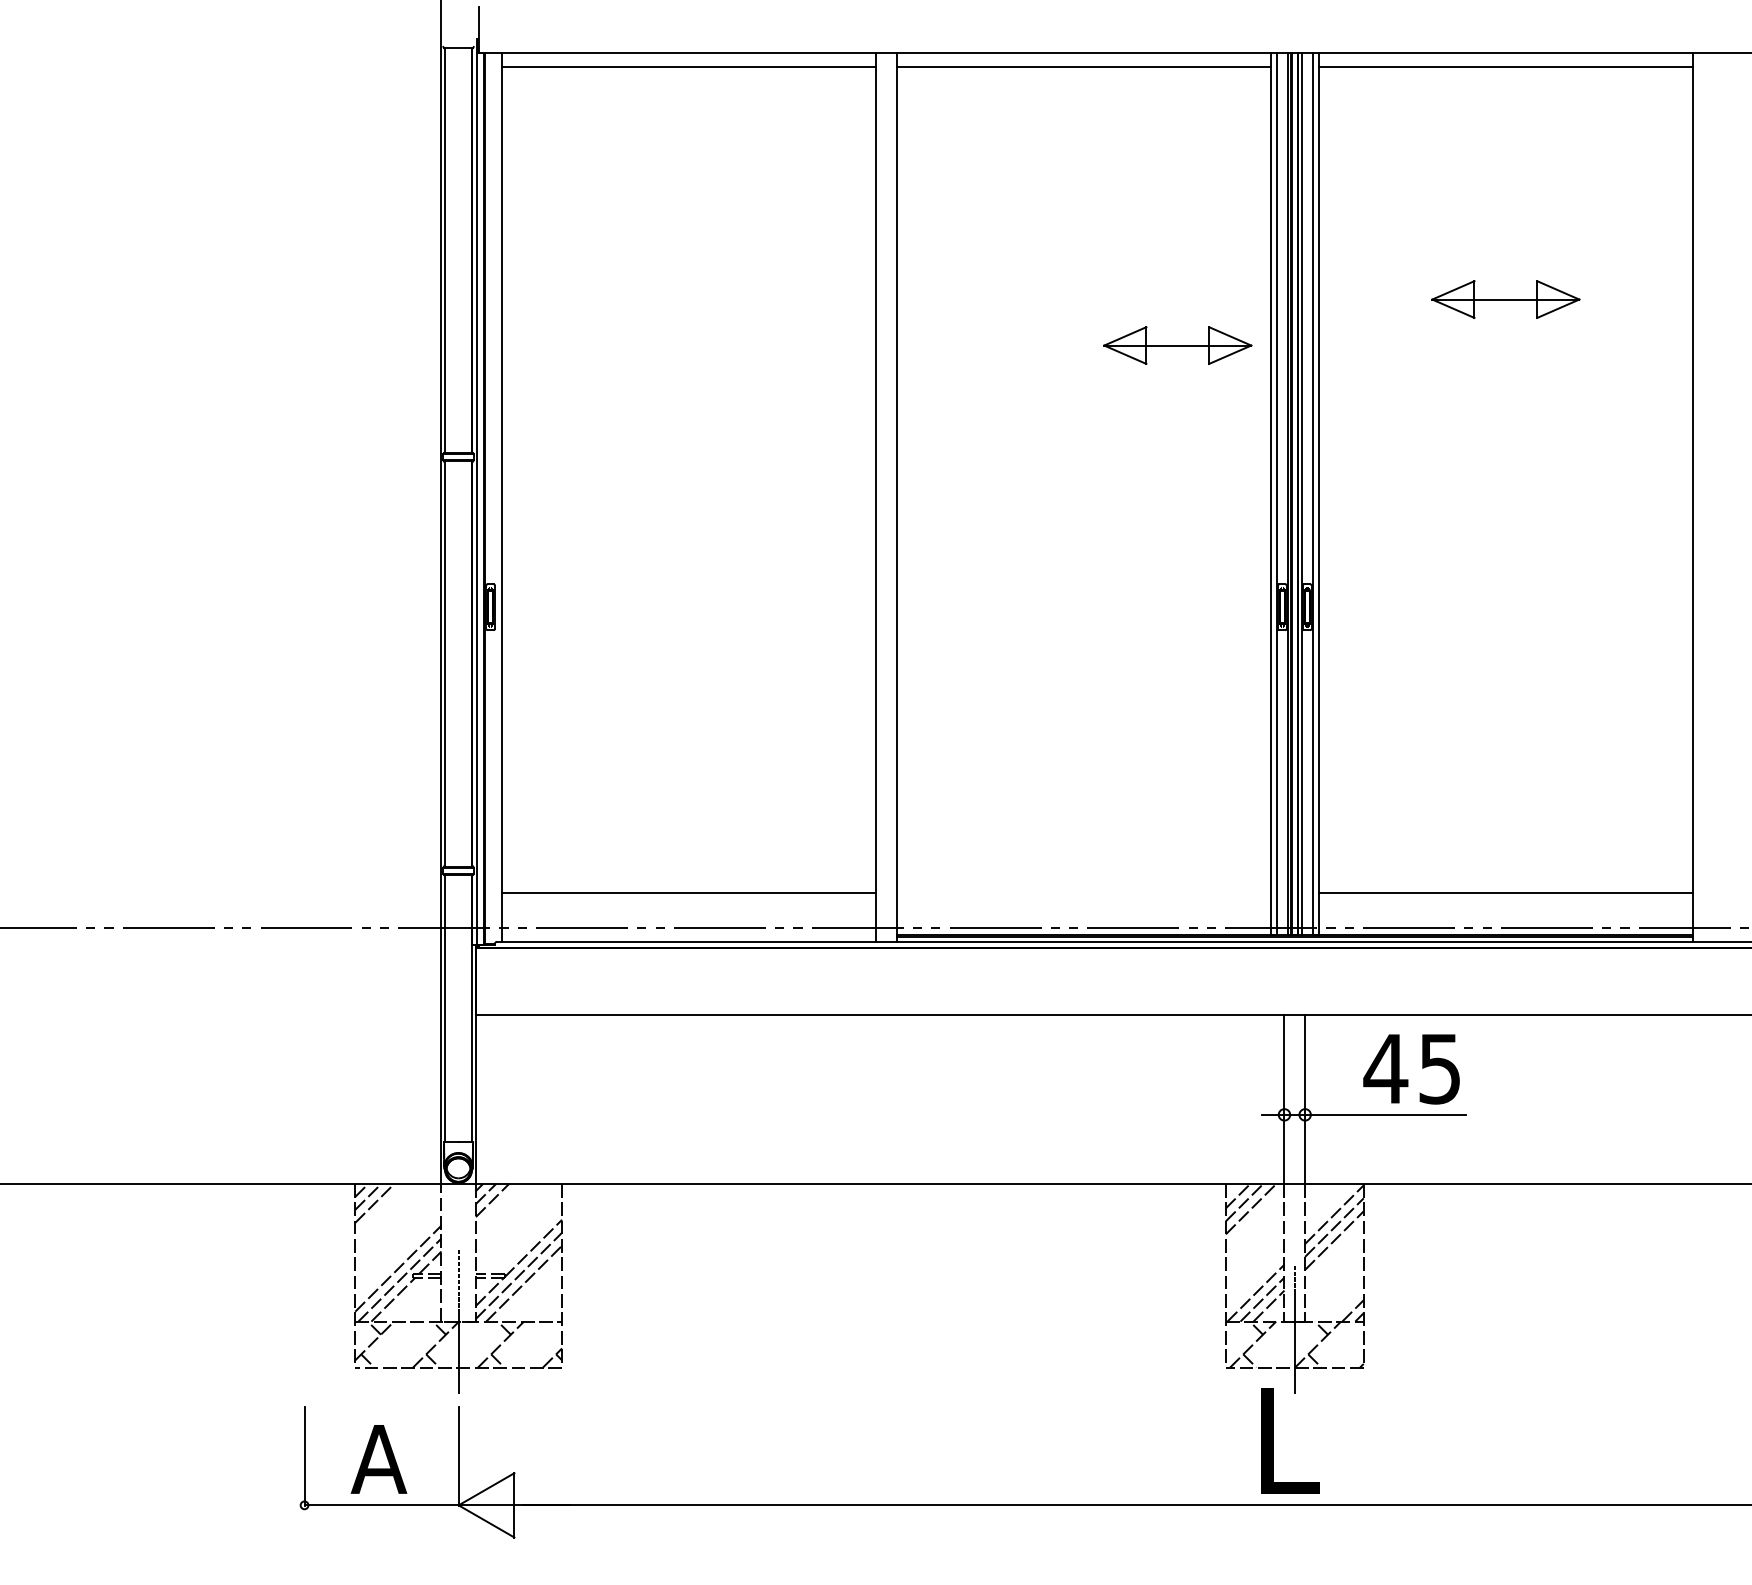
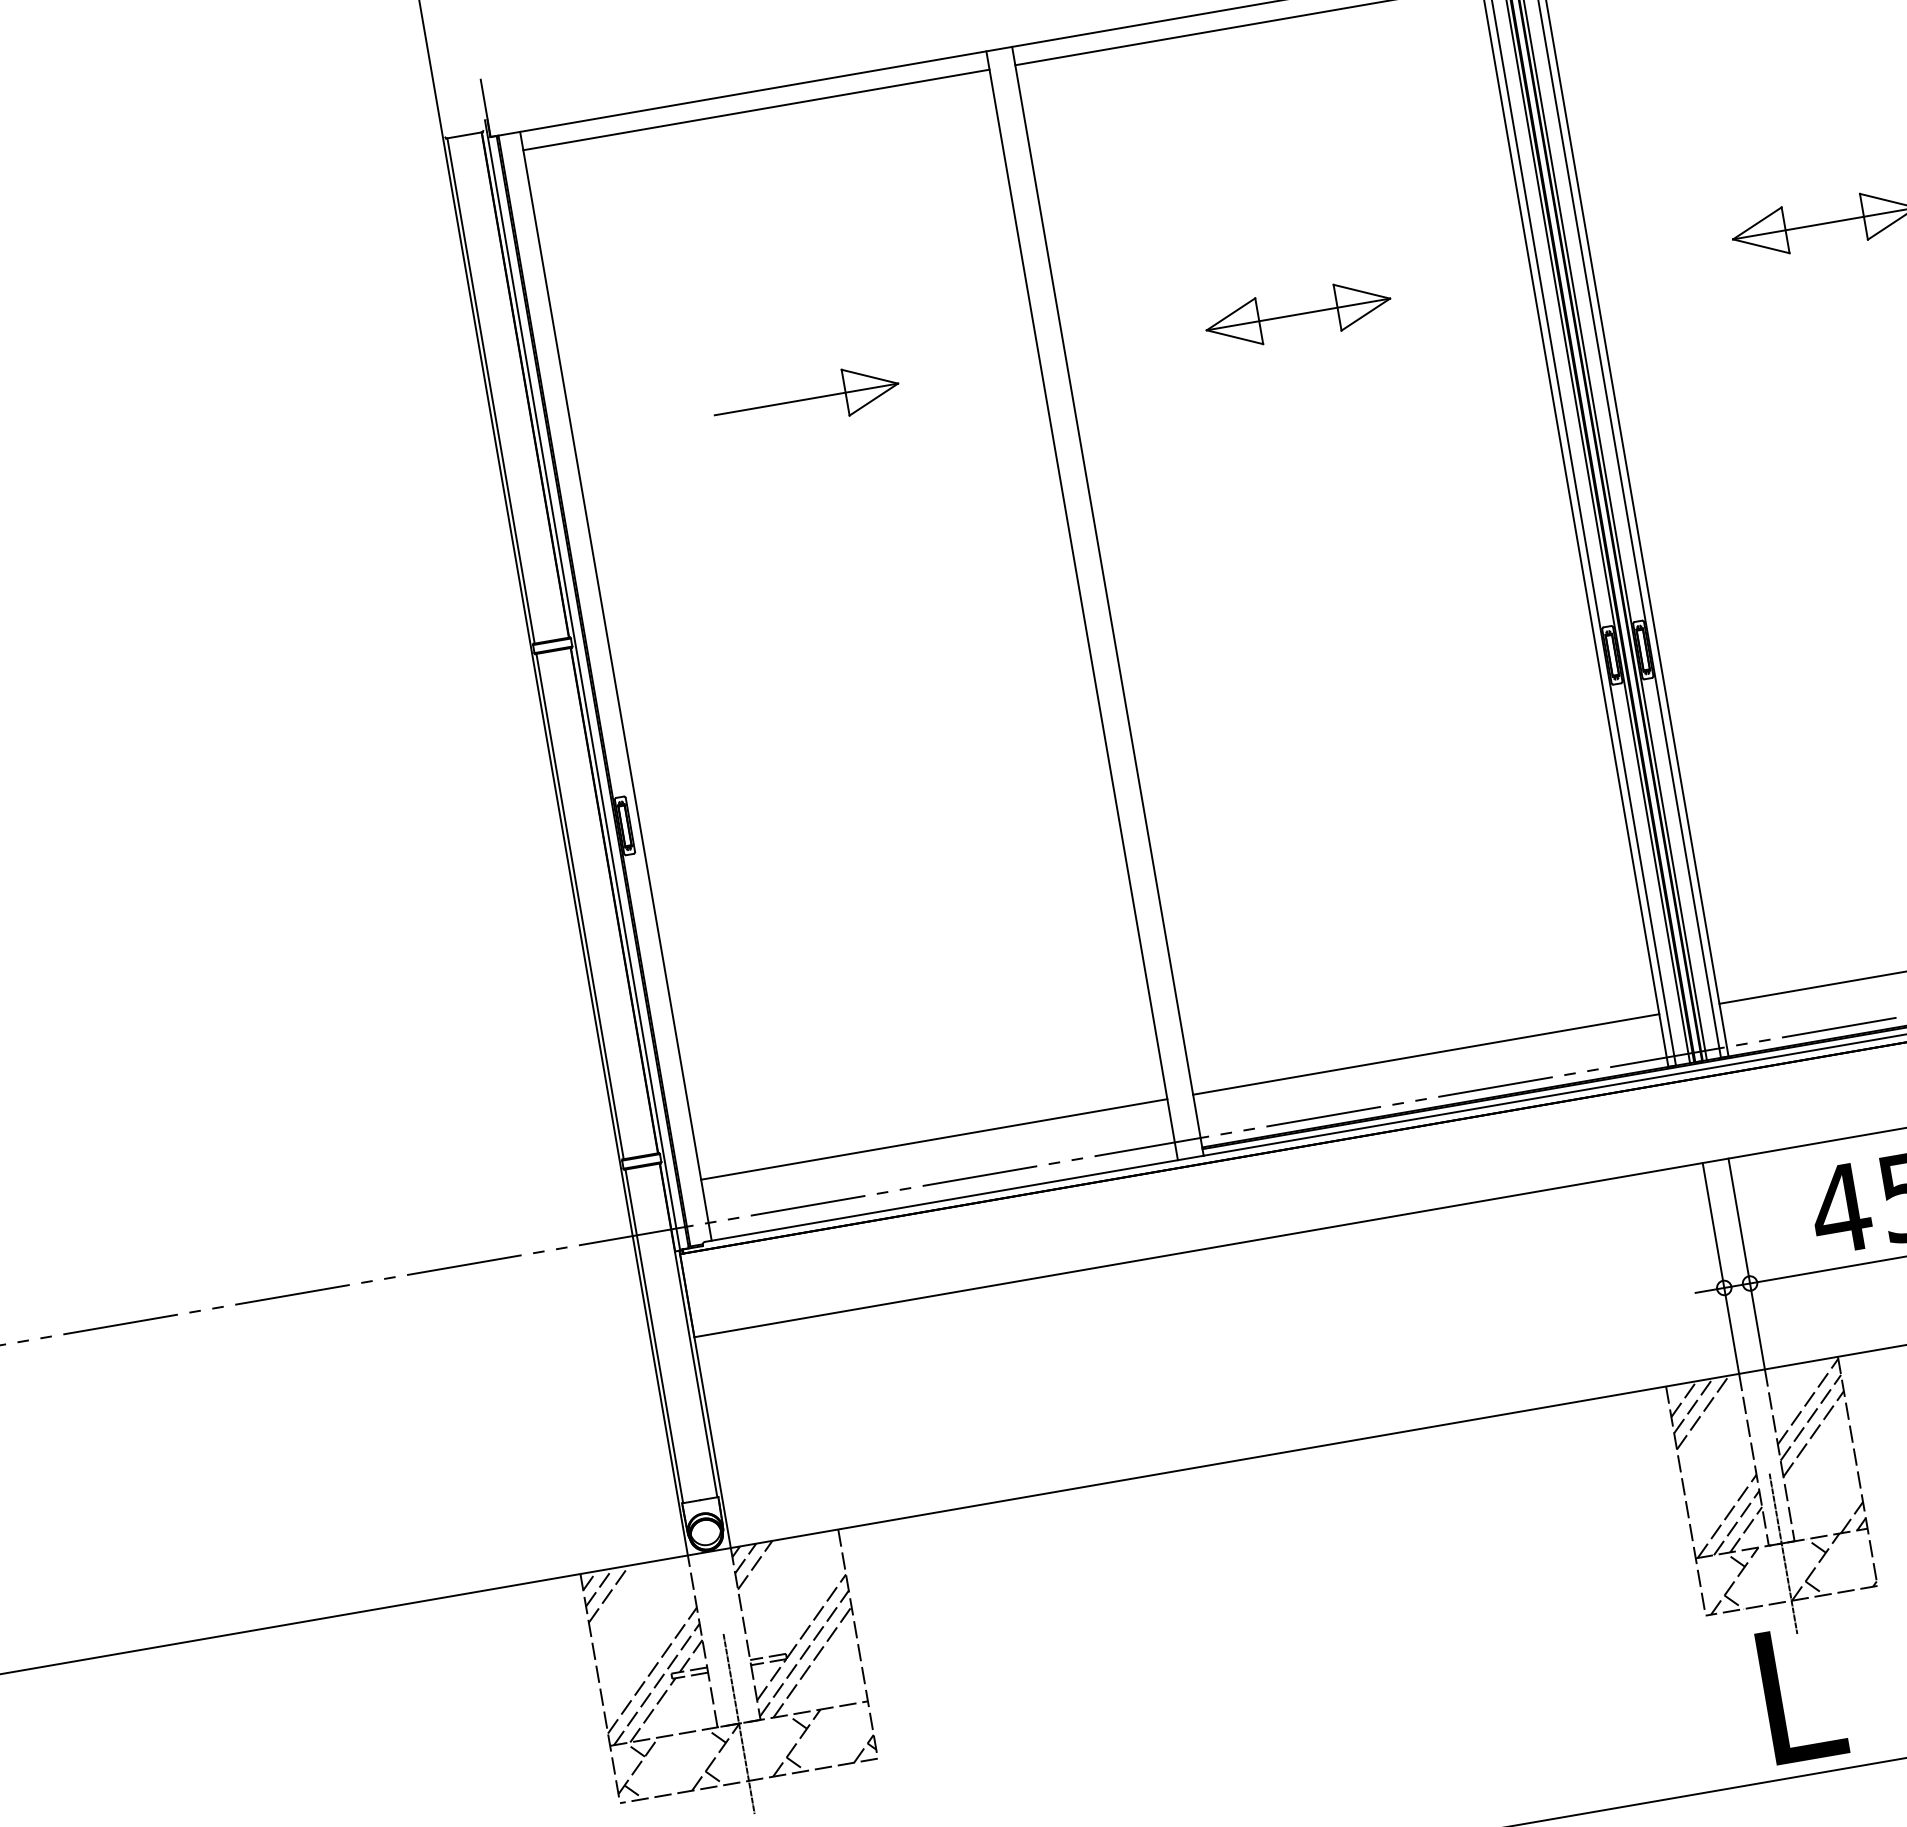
part: (689, 299) -> (806, 399), added
part: (1177, 345) -> (1298, 314), moved
line: (1083, 892) -> (1425, 1053), added

